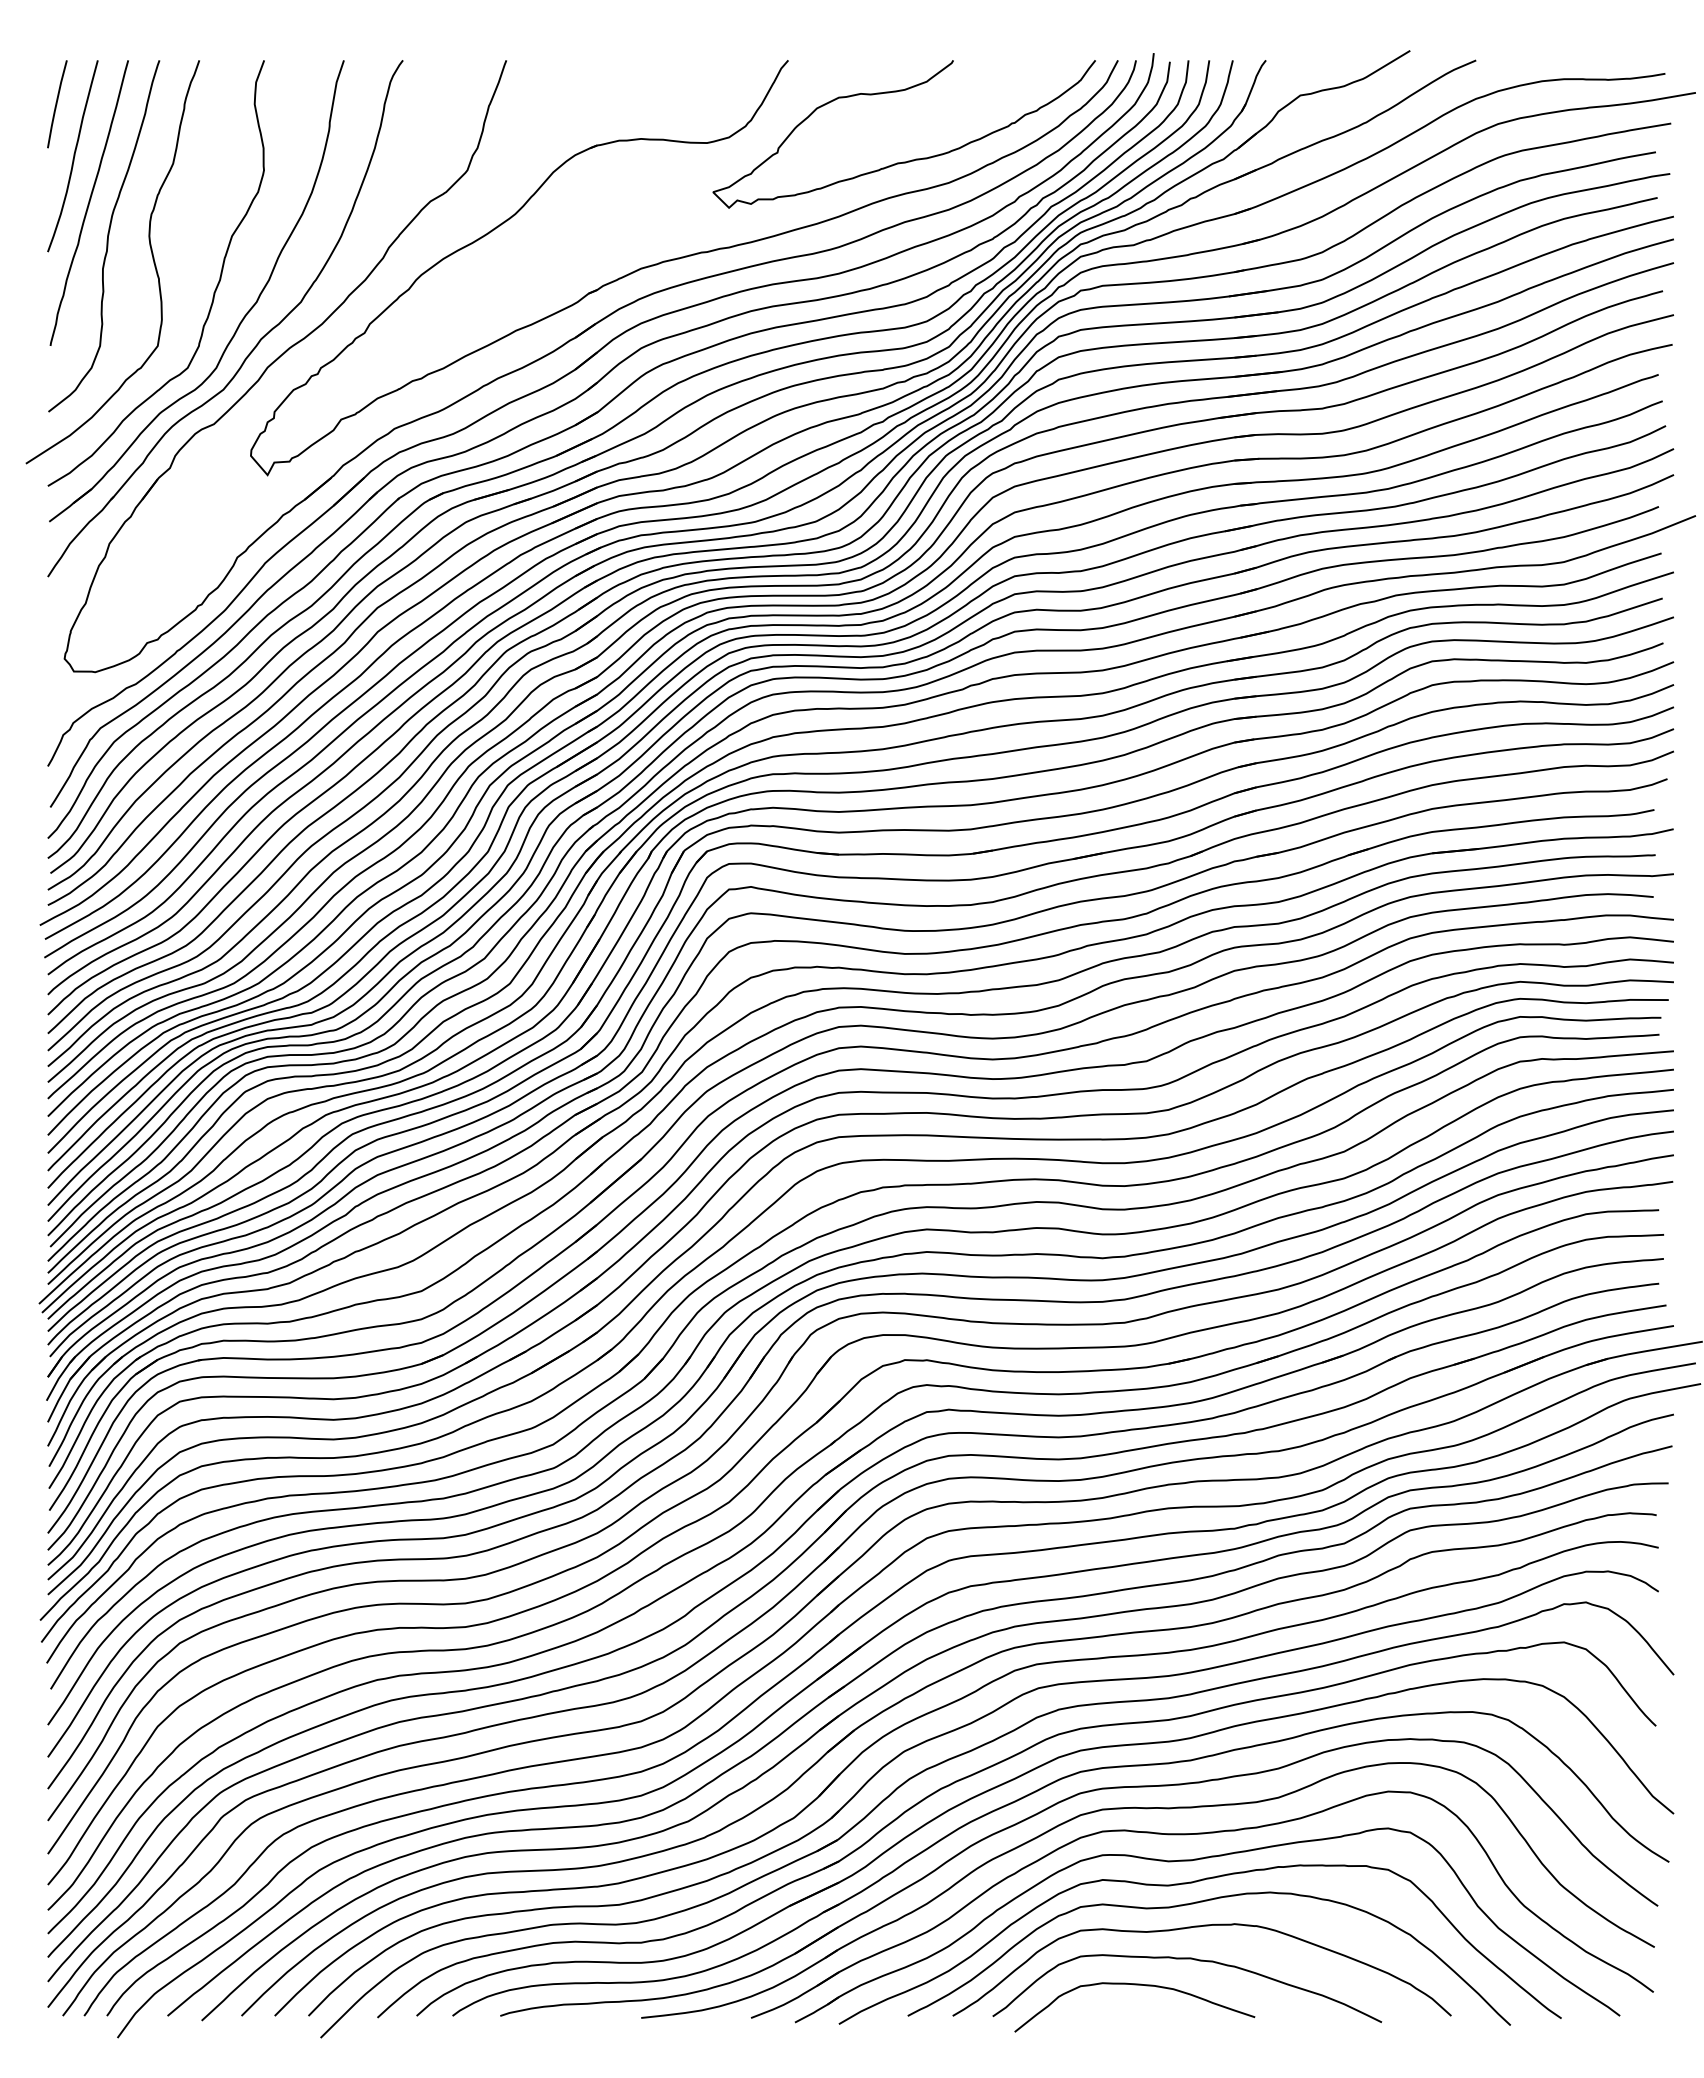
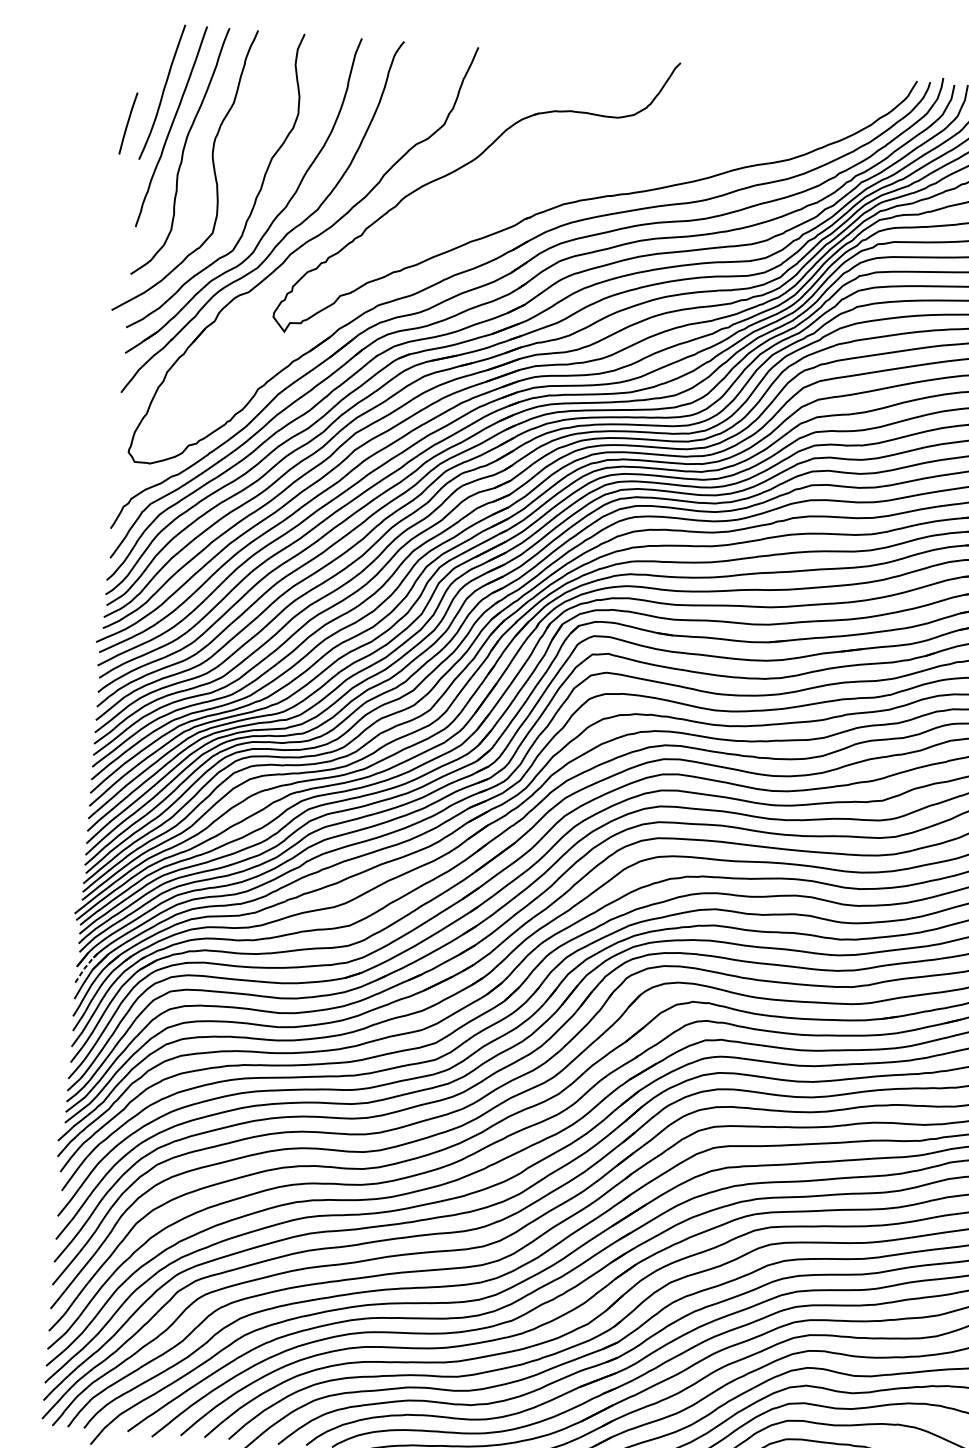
line: (57, 104) -> (128, 123), moved
curve: (908, 160) -> (761, 141), removed
line: (59, 1378) -> (85, 968), solid -> dashed

